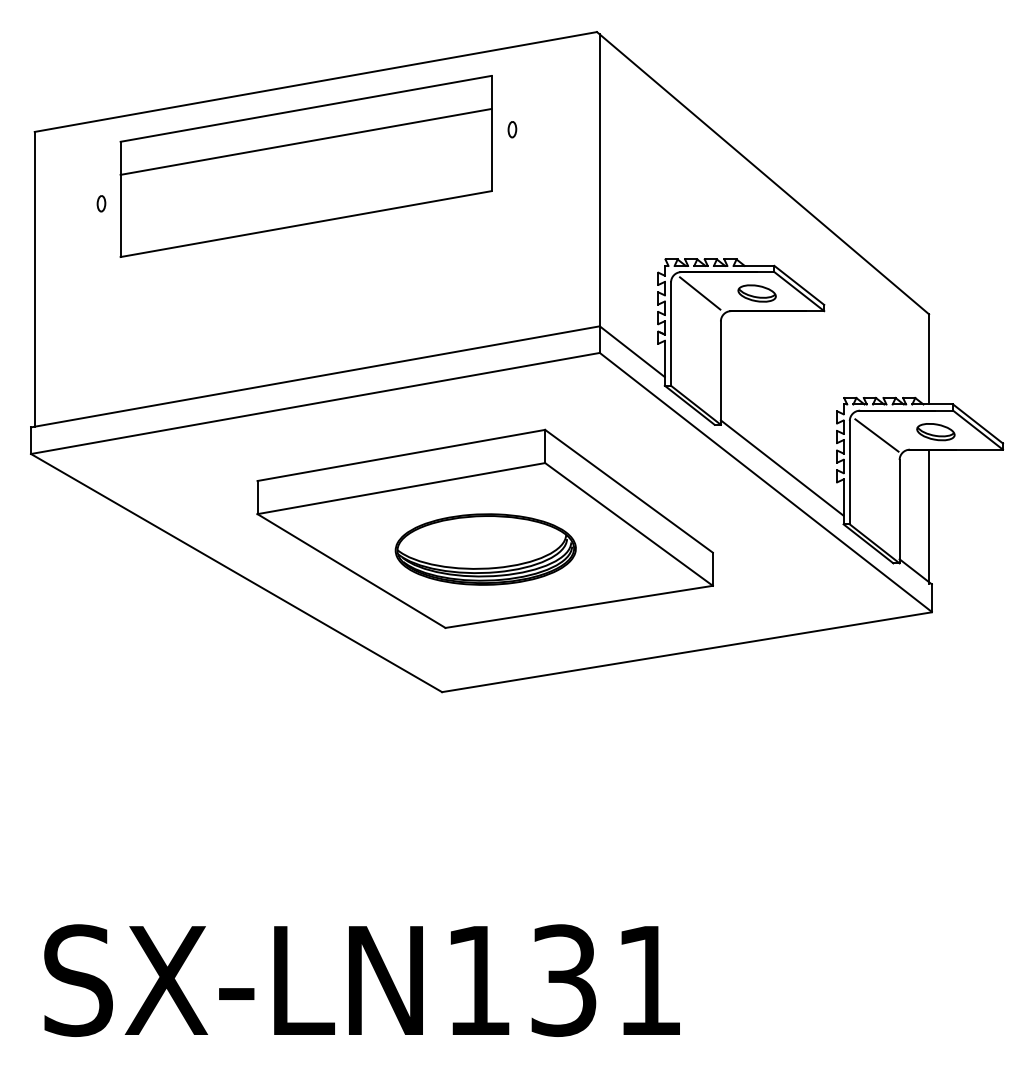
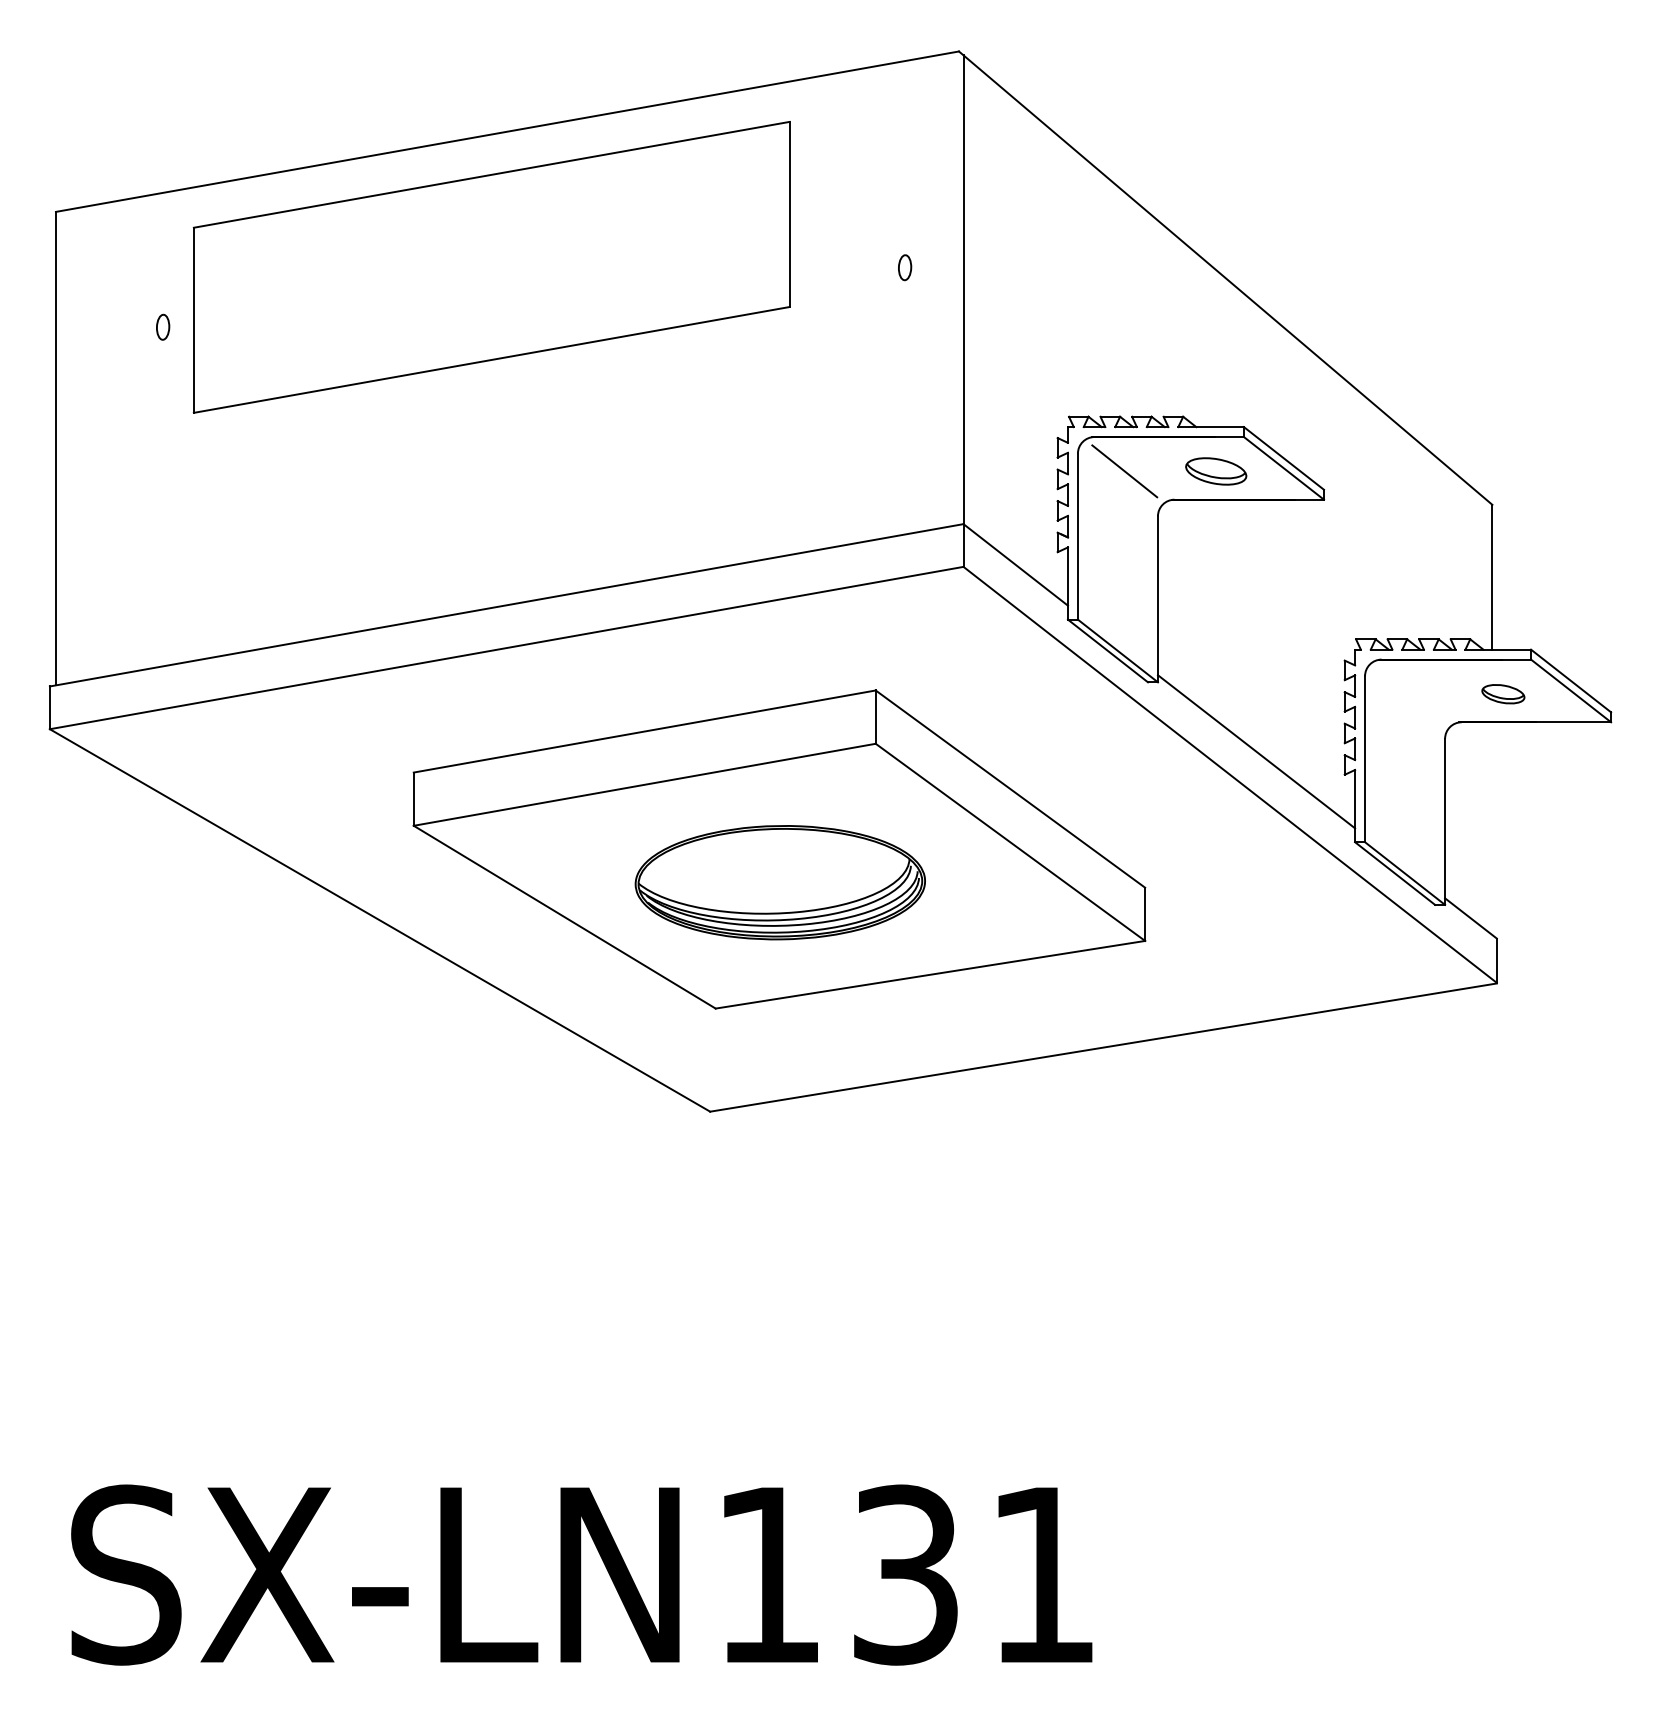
part: (512, 129) -> (905, 267), moved
line: (305, 141) -> (490, 227), removed
part: (935, 432) -> (1502, 694), size x0.7
line: (876, 435) -> (1407, 699), removed
line: (929, 516) -> (1493, 829), removed

